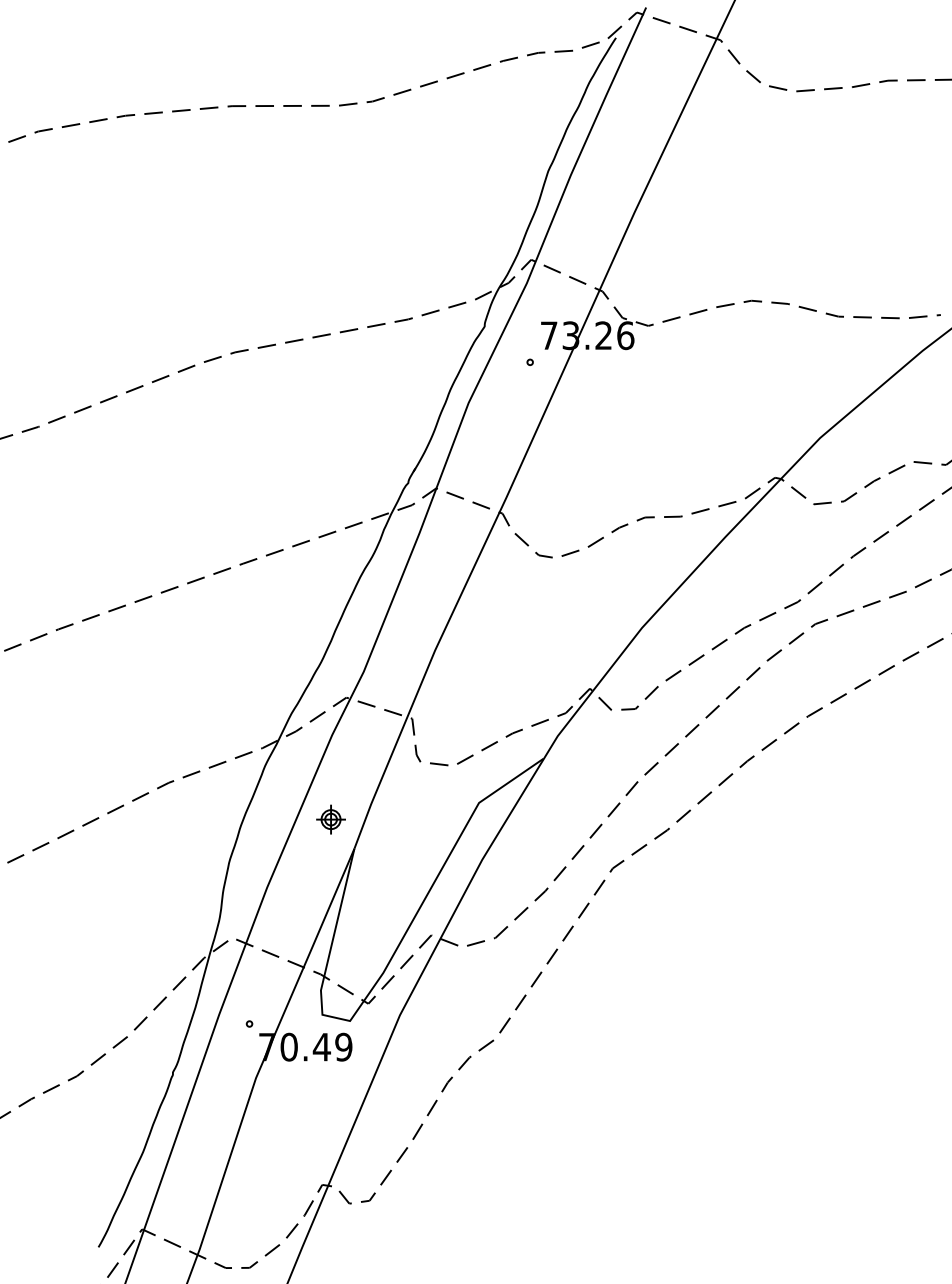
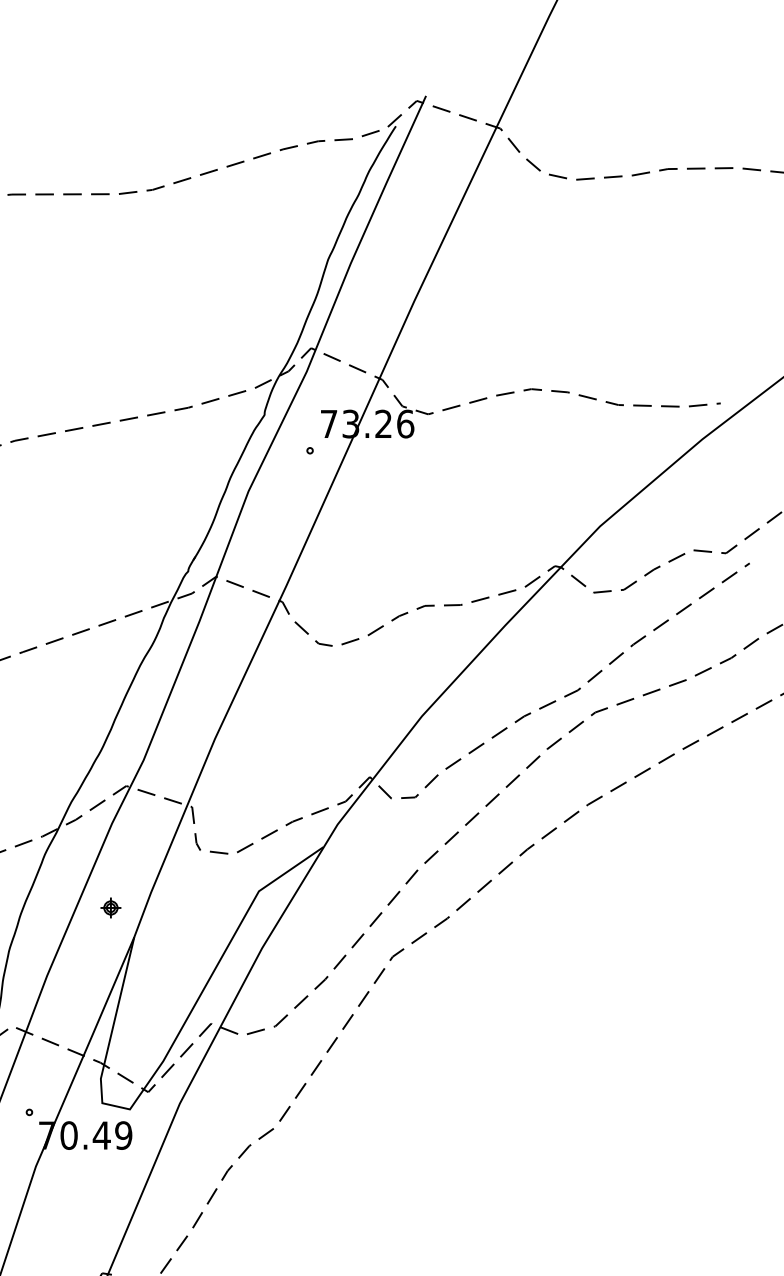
part: (330, 819) -> (110, 907), size x0.7

